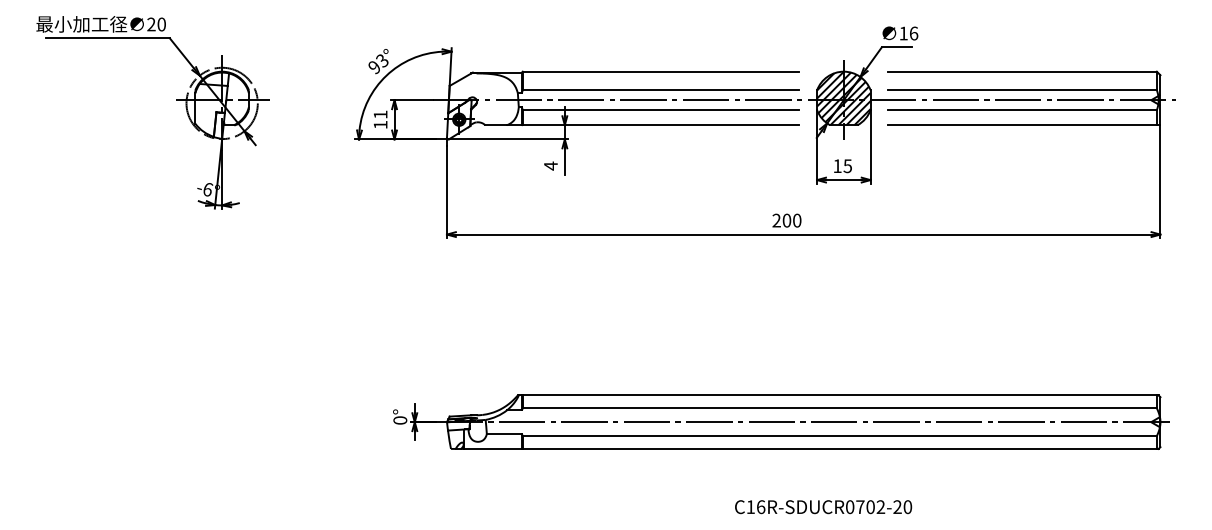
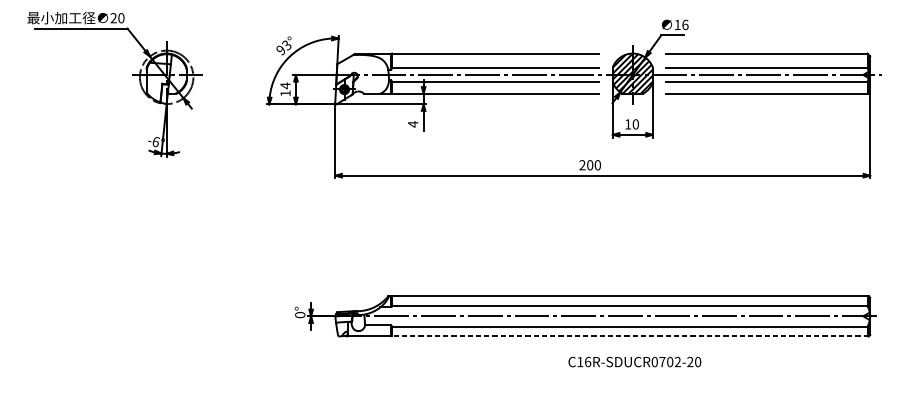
text: (380, 114) -> (285, 85), 11 -> 14
text: (847, 166) -> (635, 124), 15 -> 10
line: (840, 448) -> (630, 336), solid -> dashed
text: (823, 507) -> (634, 362), moved

